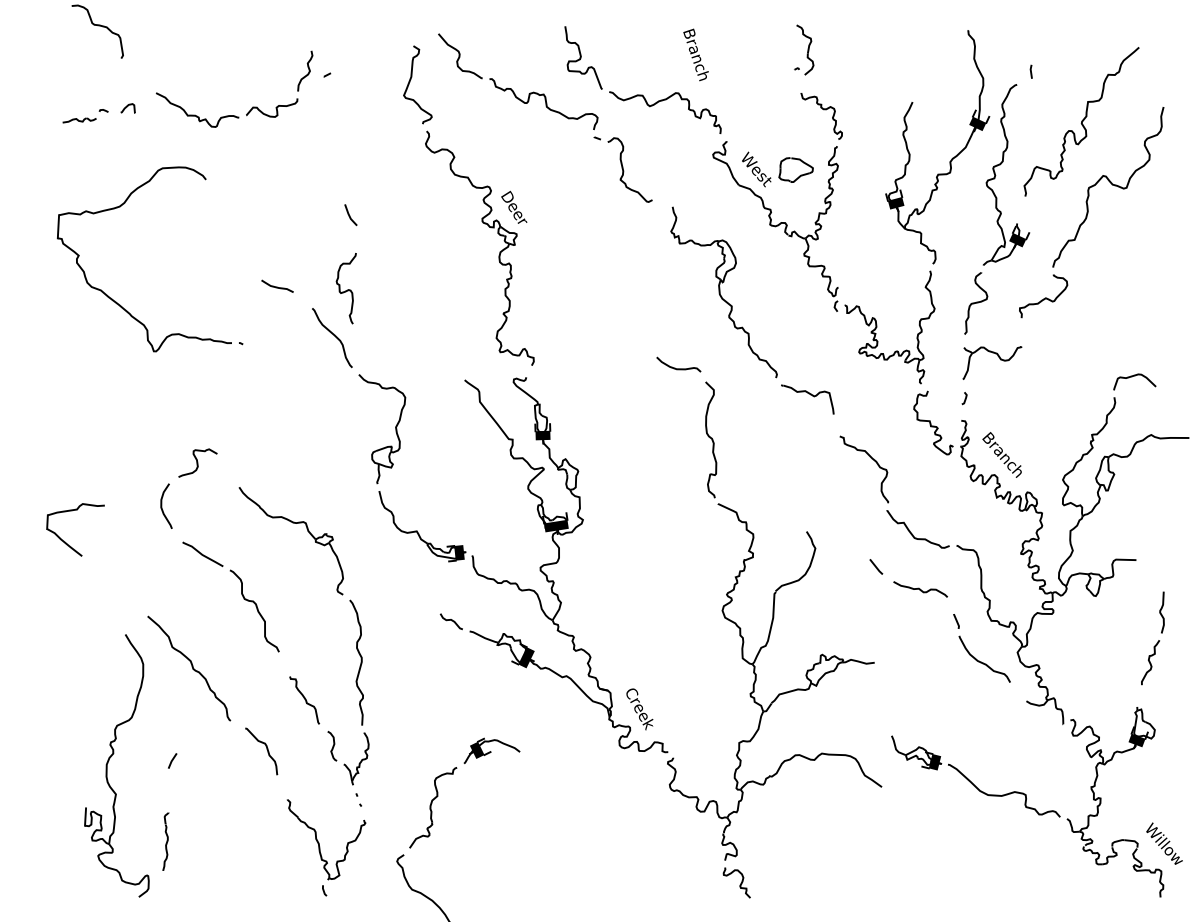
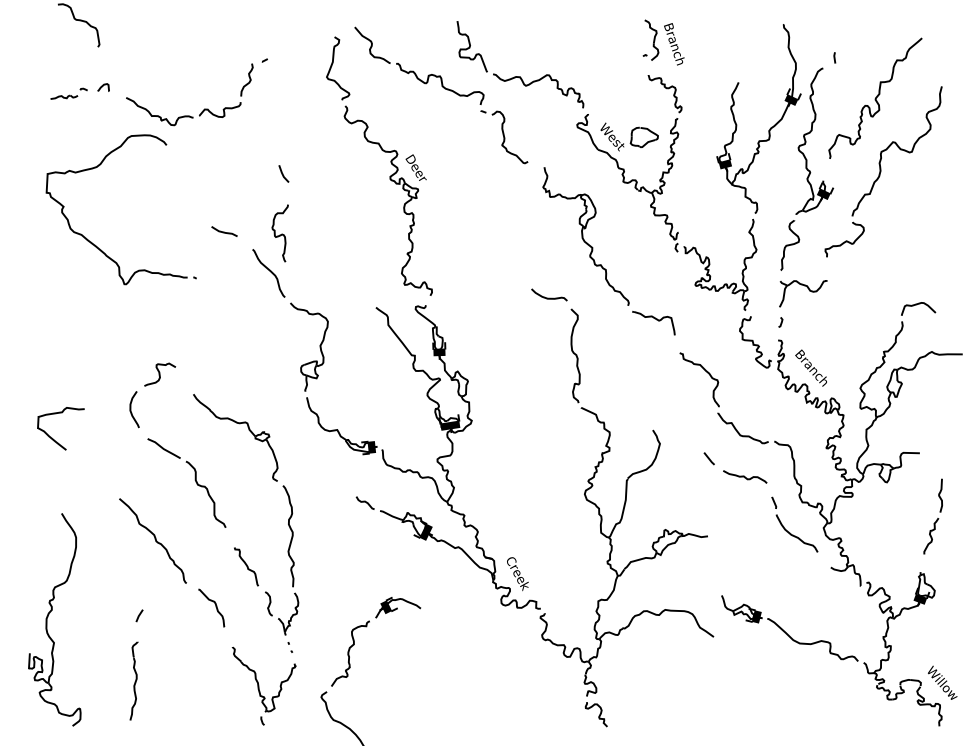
text: (695, 54) -> (673, 43), moved
part: (252, 106) -> (204, 108), moved
part: (108, 763) -> (48, 617), moved
part: (165, 841) -> (133, 681), size x1.67

